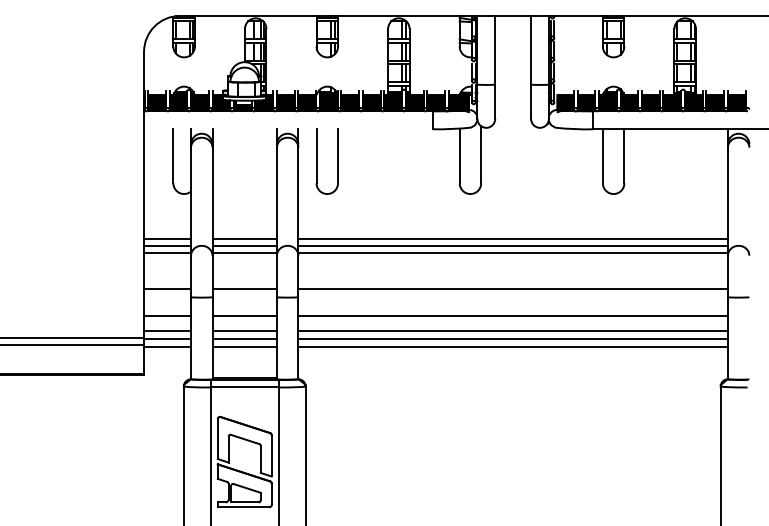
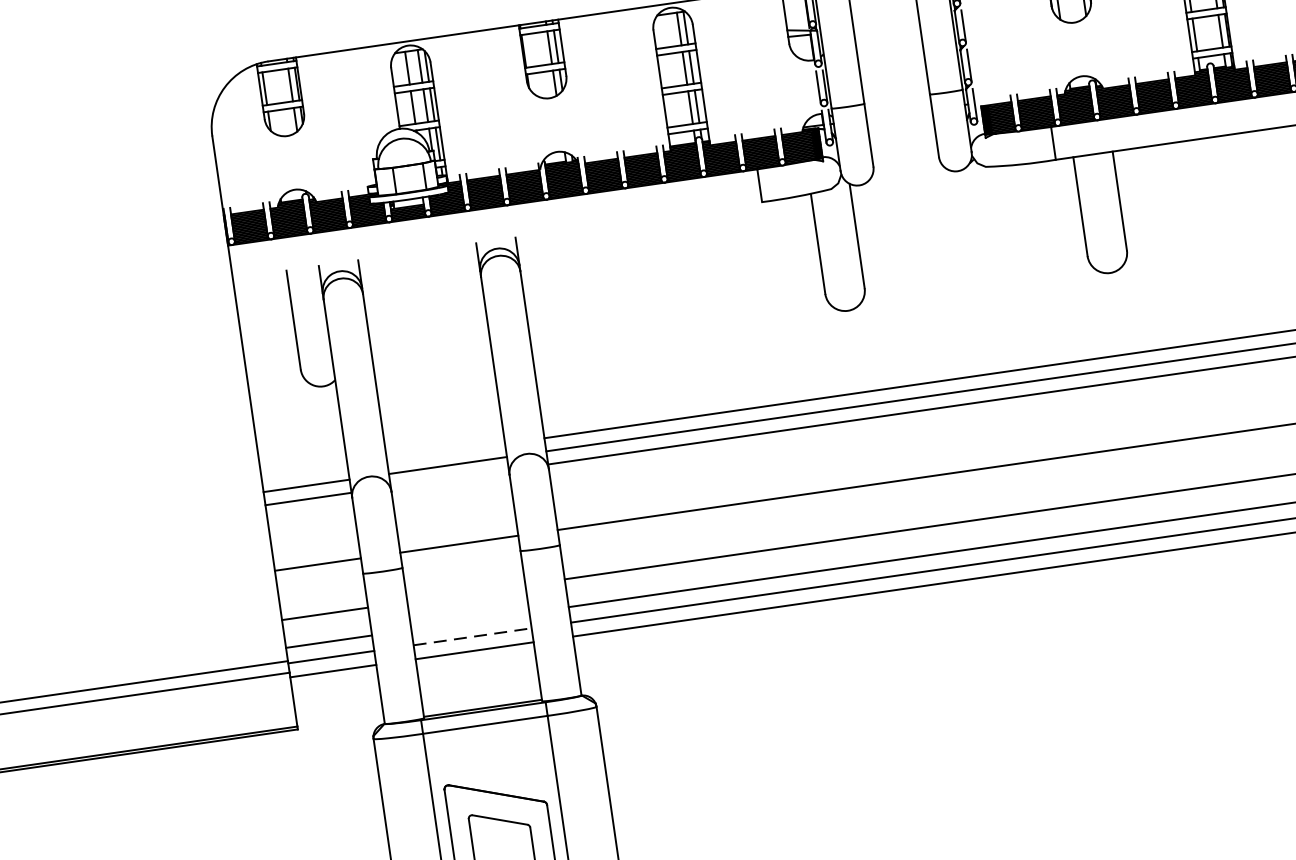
part: (317, 161) -> (559, 291), removed
line: (167, 238) -> (304, 472), removed
line: (244, 238) -> (445, 451), removed
line: (244, 253) -> (449, 479), removed
line: (244, 315) -> (465, 593), removed
line: (244, 330) -> (469, 620), removed
line: (245, 339) -> (474, 636), solid -> dashed

